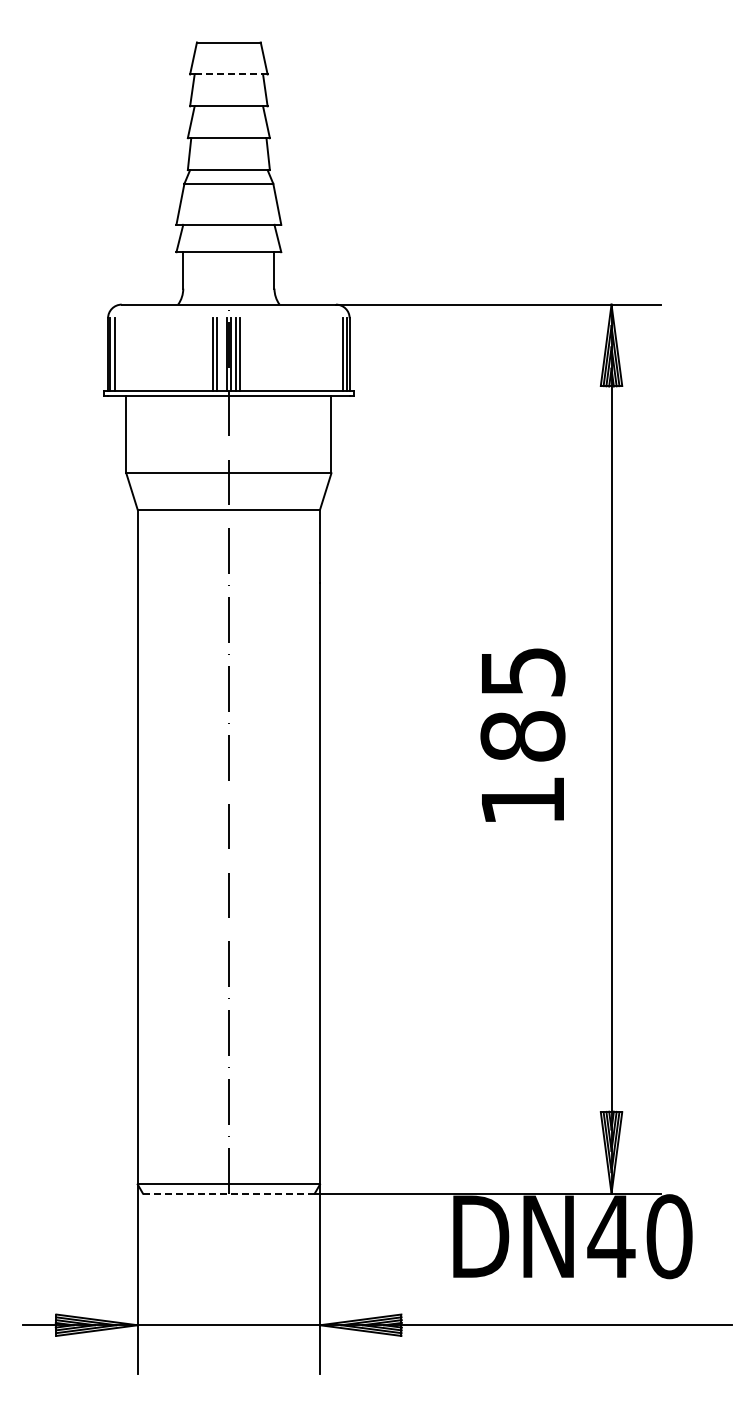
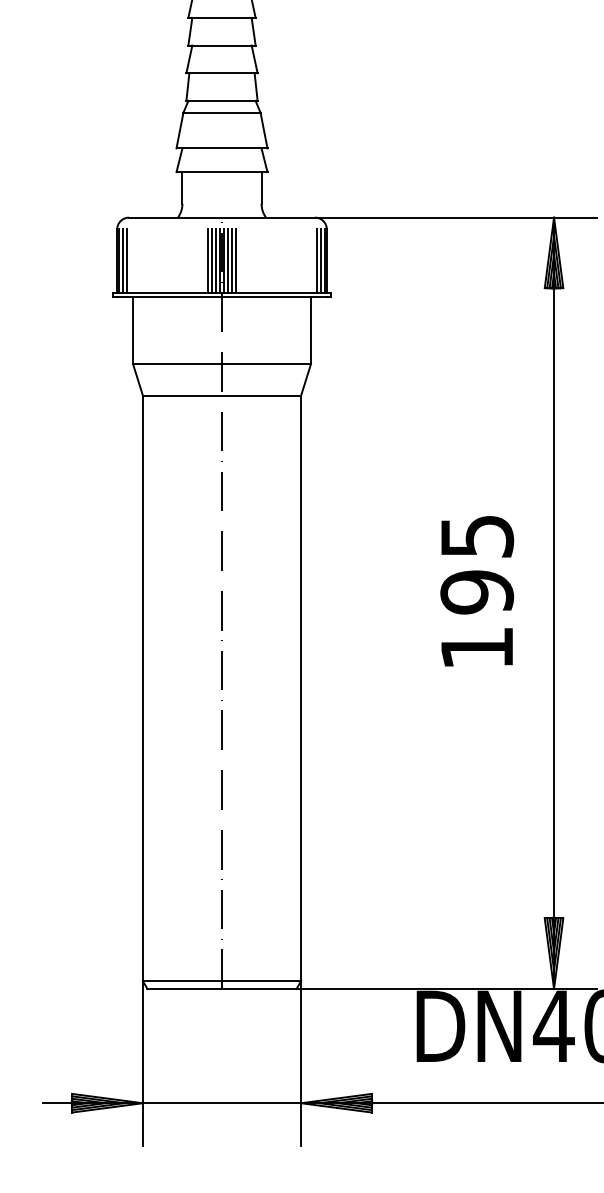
line: (229, 74) -> (222, 17), dashed -> solid
line: (119, 354) -> (127, 260), added
line: (222, 354) -> (216, 260), added
line: (244, 354) -> (235, 260), added
line: (338, 354) -> (317, 260), added
text: (522, 736) -> (476, 592), 185 -> 195
line: (228, 1193) -> (221, 988), dashed -> solid

